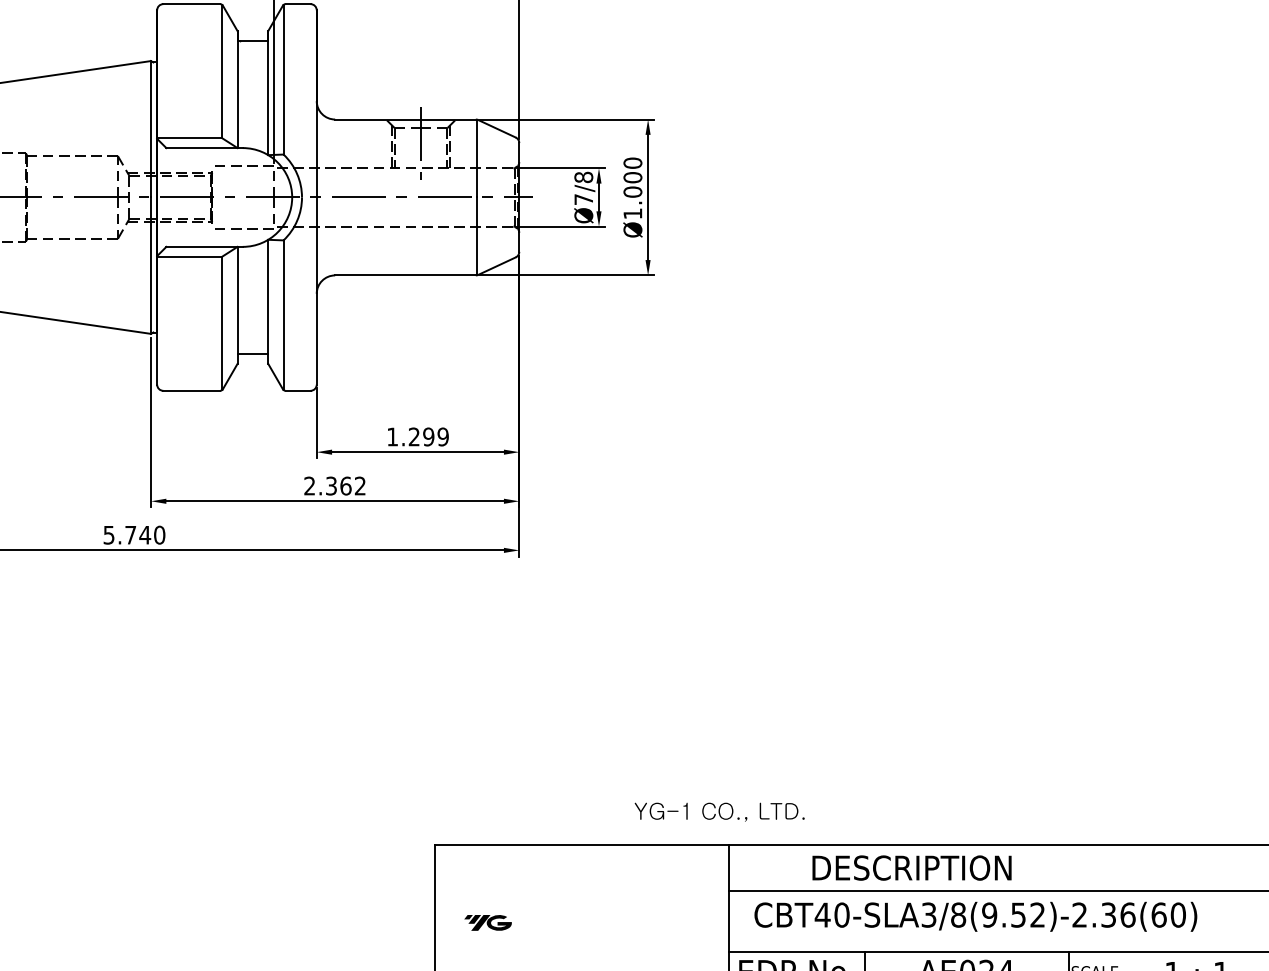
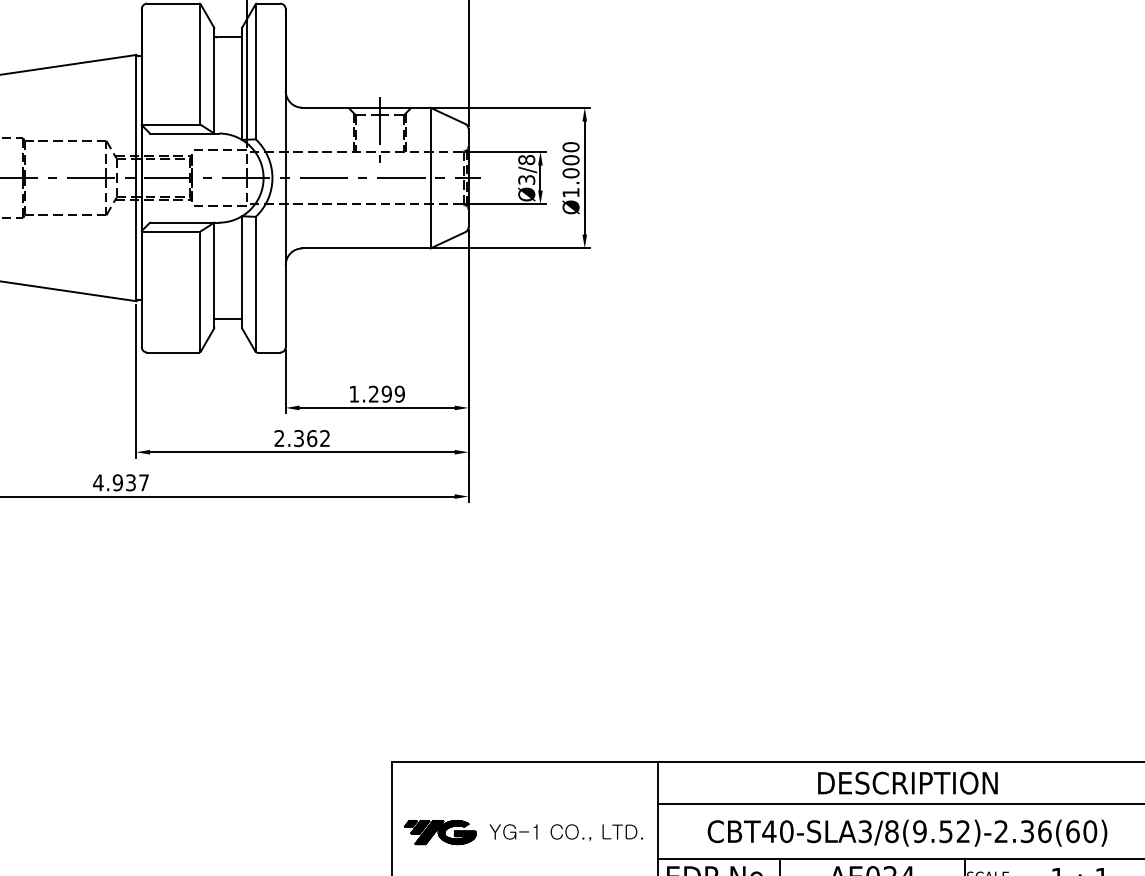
text: (583, 199) -> (526, 179), Ø7/8 -> Ø3/8
text: (134, 534) -> (121, 482), 5.740 -> 4.937
text: (718, 811) -> (565, 832), moved
text: (911, 867) -> (907, 782), moved
text: (975, 916) -> (907, 832), moved
part: (488, 922) -> (440, 832), size x1.67

